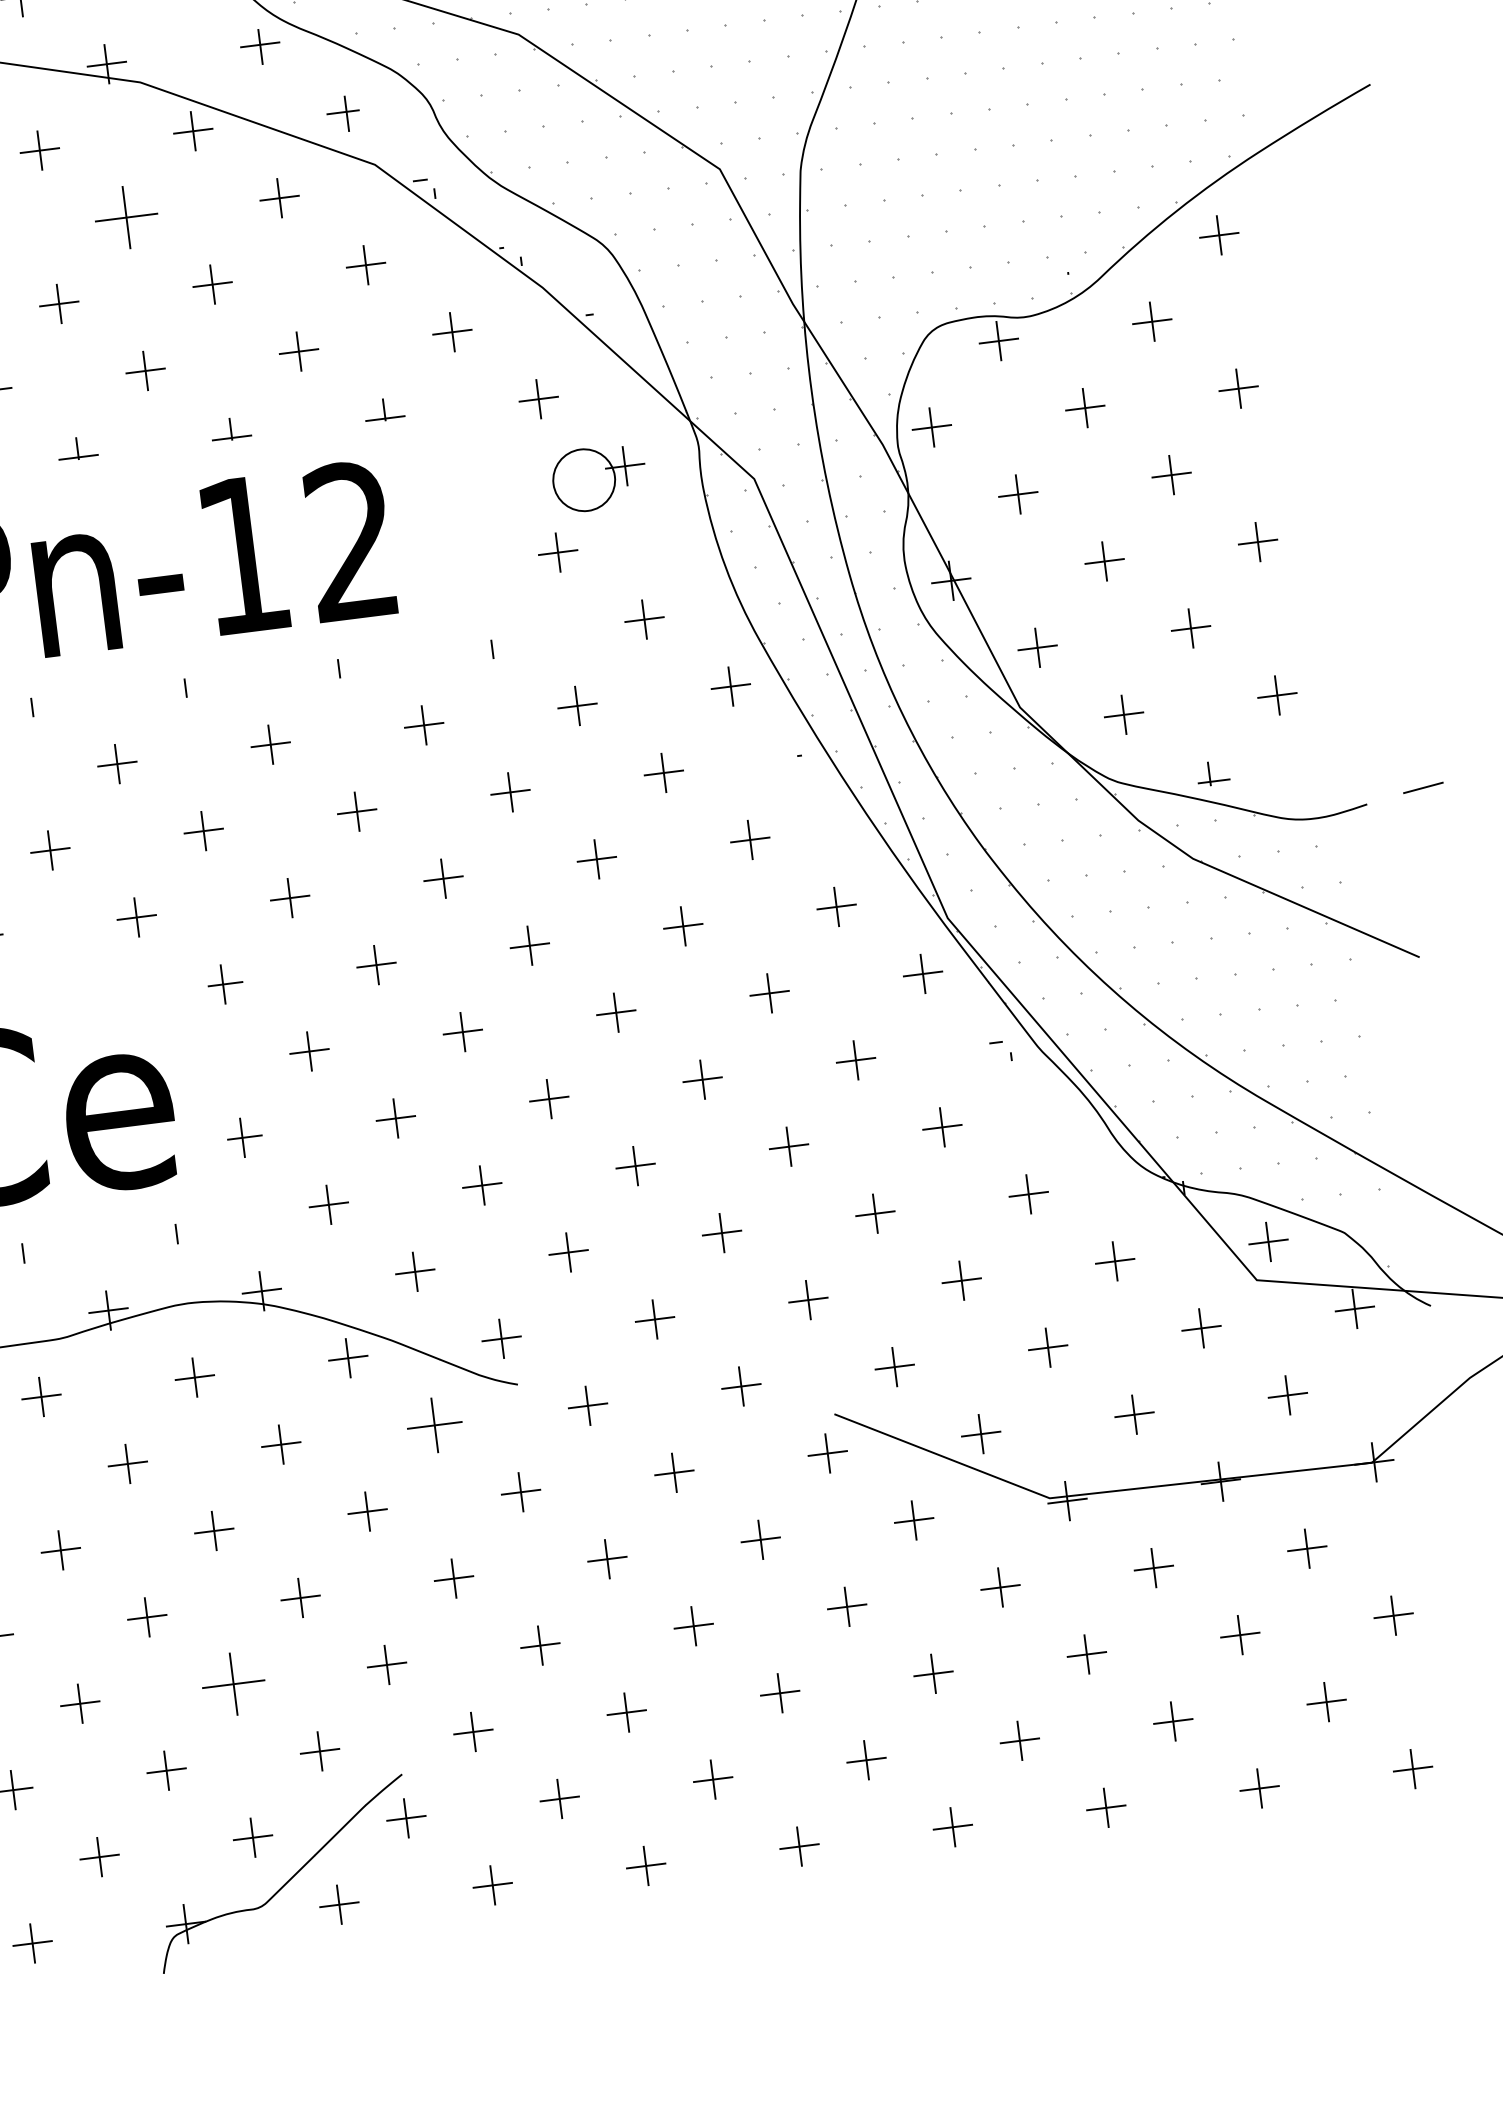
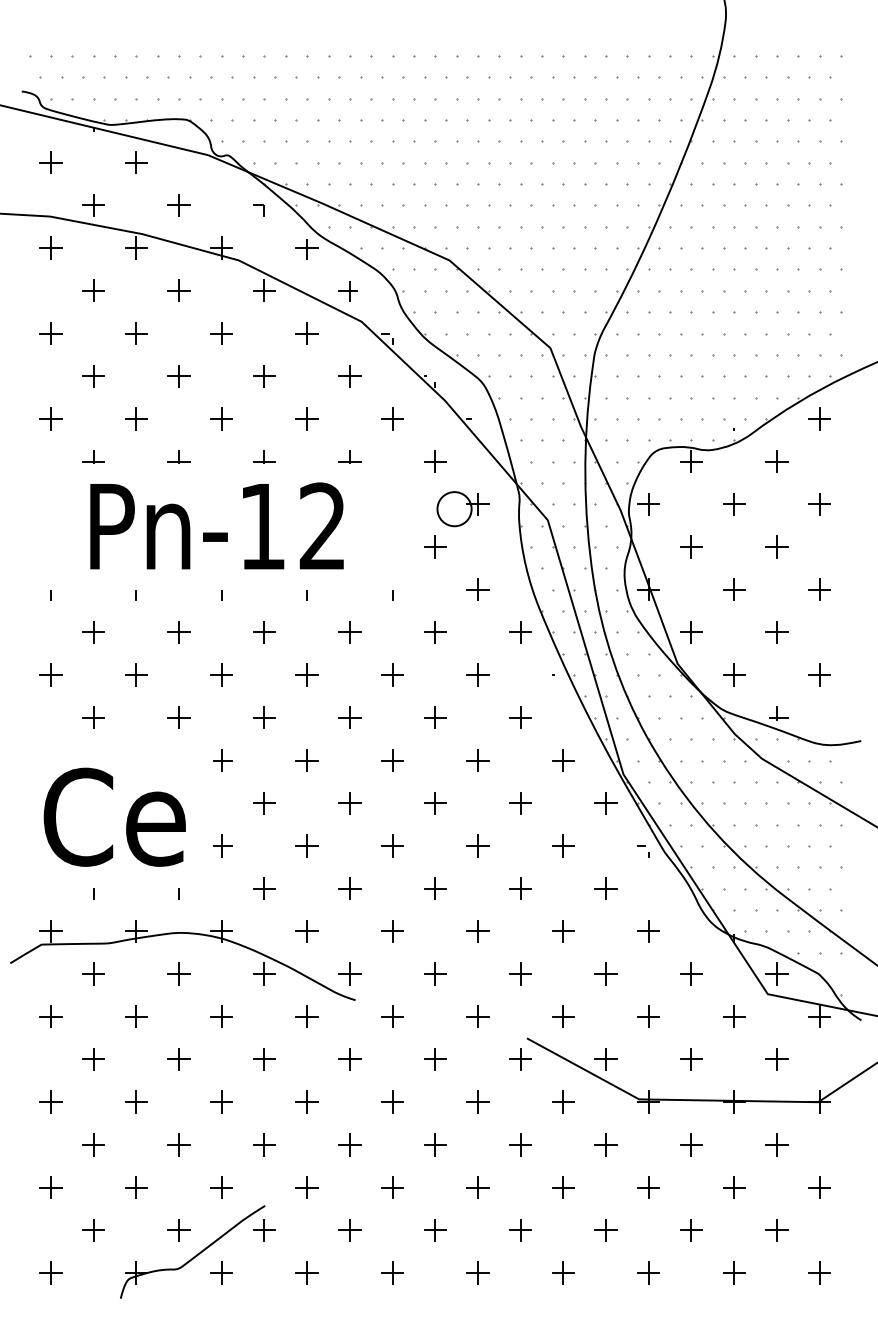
part: (125, 217) -> (221, 333), size x0.62
part: (433, 1424) -> (306, 1016), size x0.71
part: (232, 1683) -> (178, 1144), size x0.62

